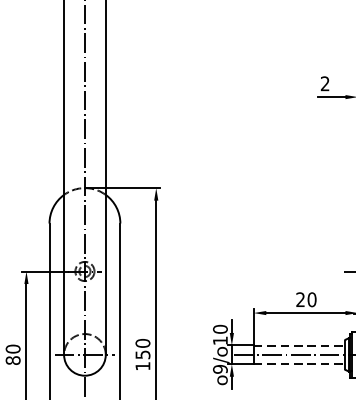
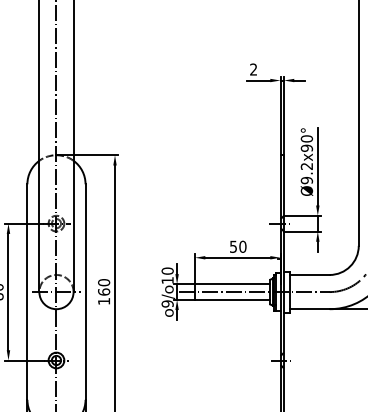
text: (300, 299) -> (233, 246), 20 -> 50
line: (299, 345) -> (232, 284), dashed -> solid
text: (143, 354) -> (104, 291), 150 -> 160
line: (299, 363) -> (232, 299), dashed -> solid

